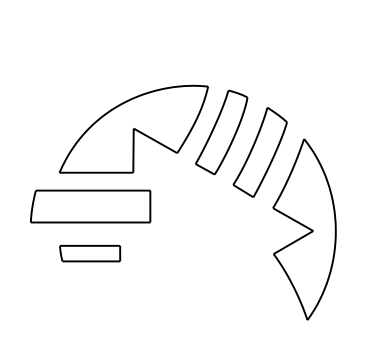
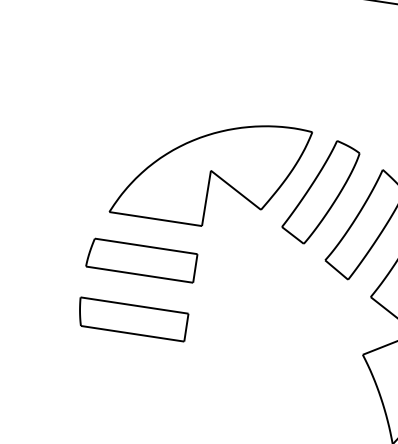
part: (89, 206) -> (140, 260), size x0.71
part: (89, 253) -> (131, 319), size x1.43

